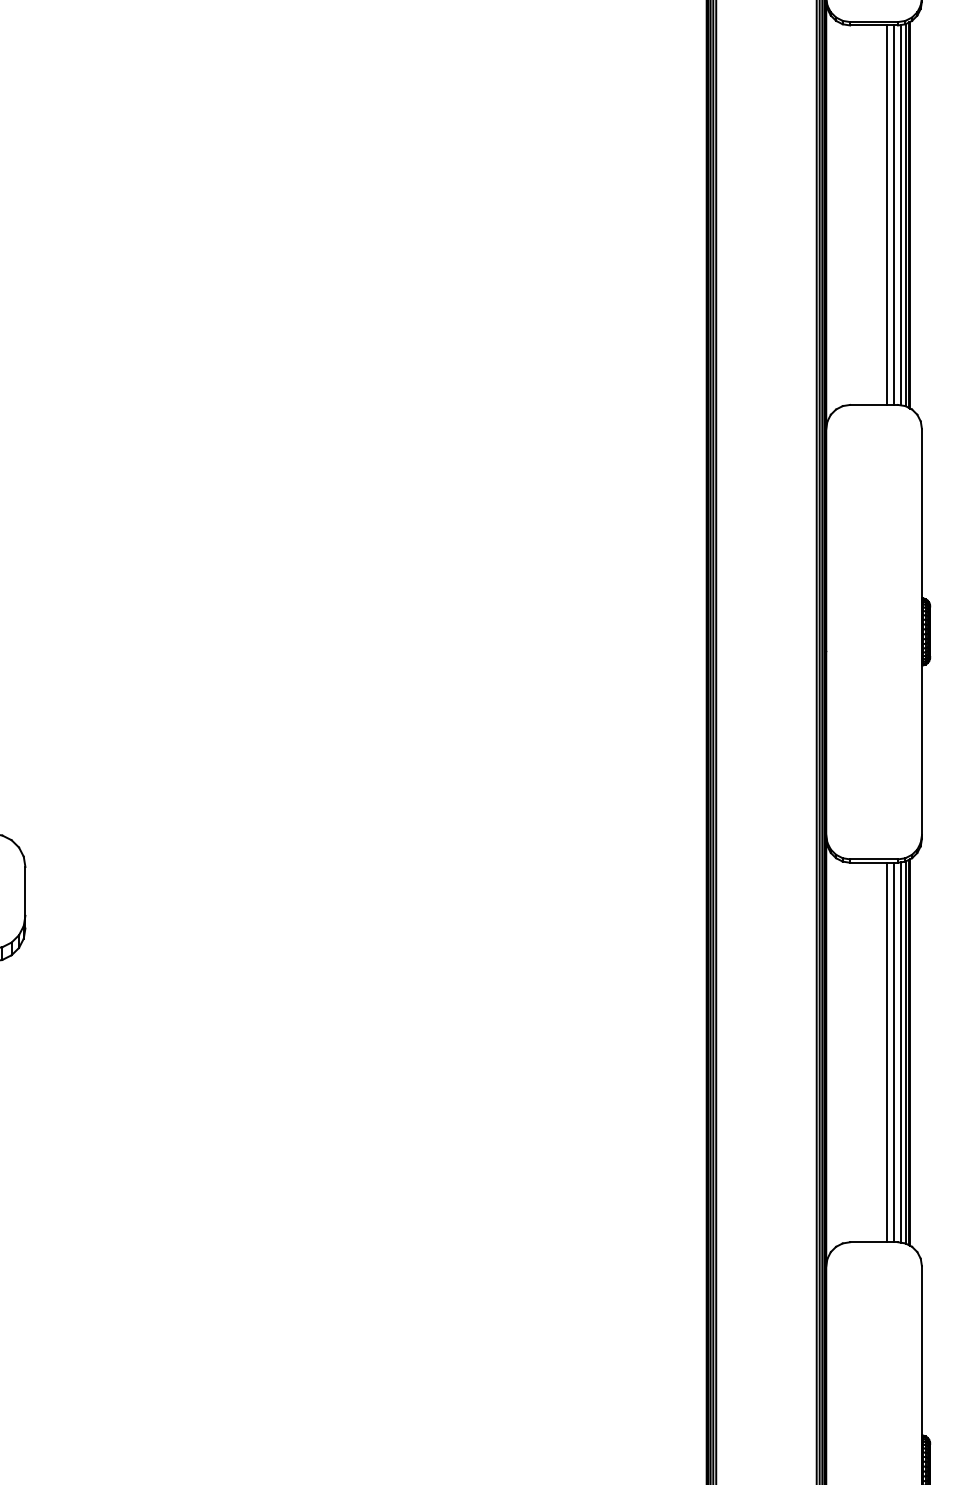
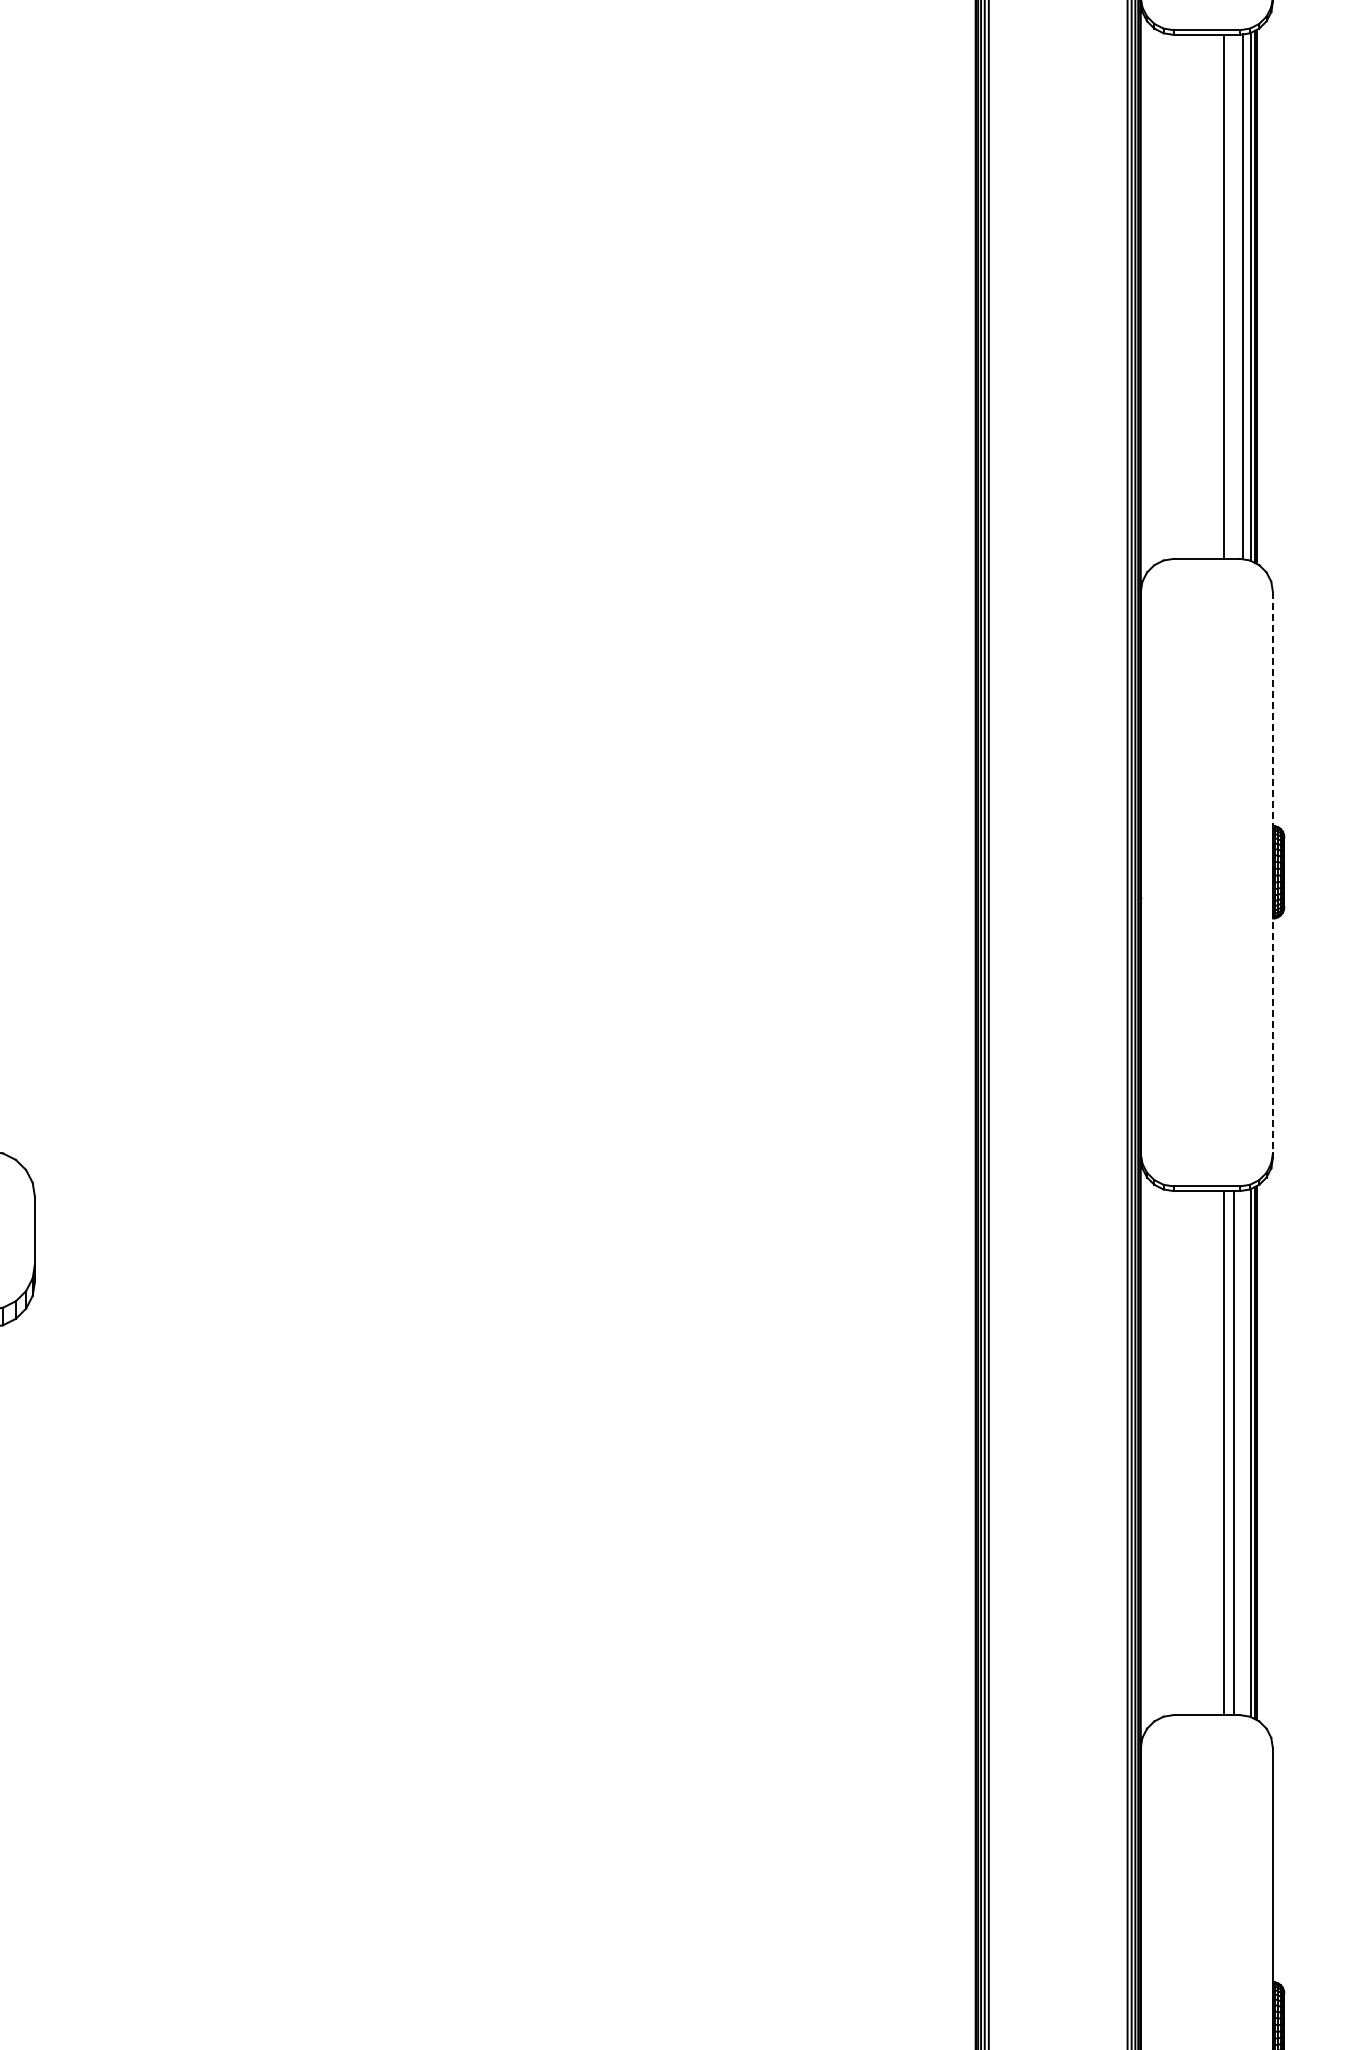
line: (894, 214) -> (1234, 296), removed
line: (921, 632) -> (1272, 872), solid -> dashed
line: (900, 1052) -> (1243, 1452), removed

